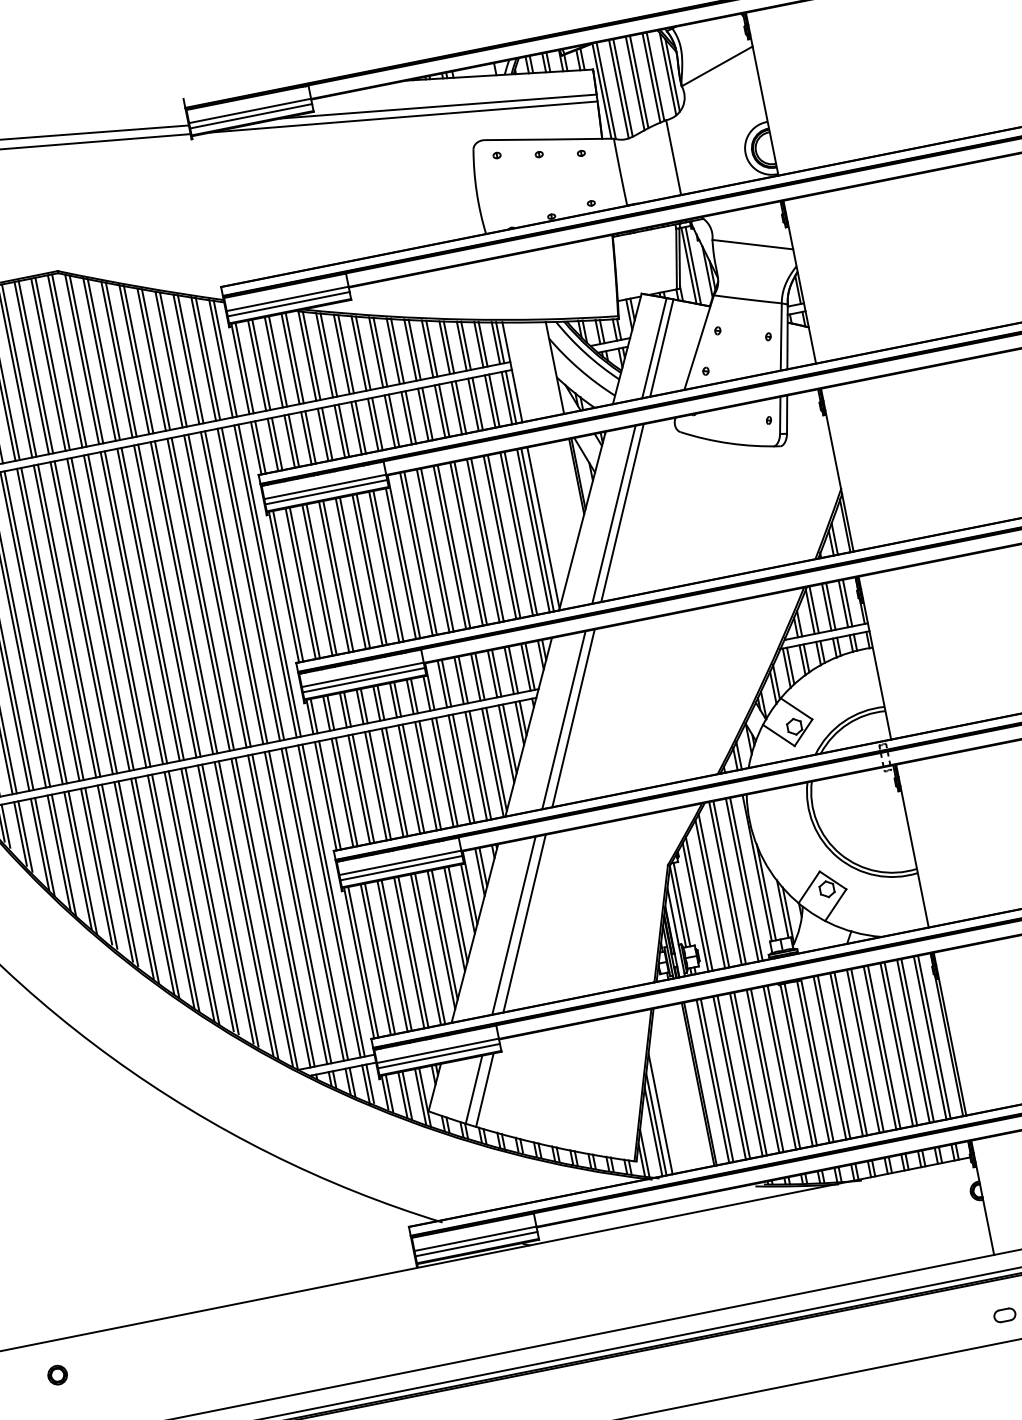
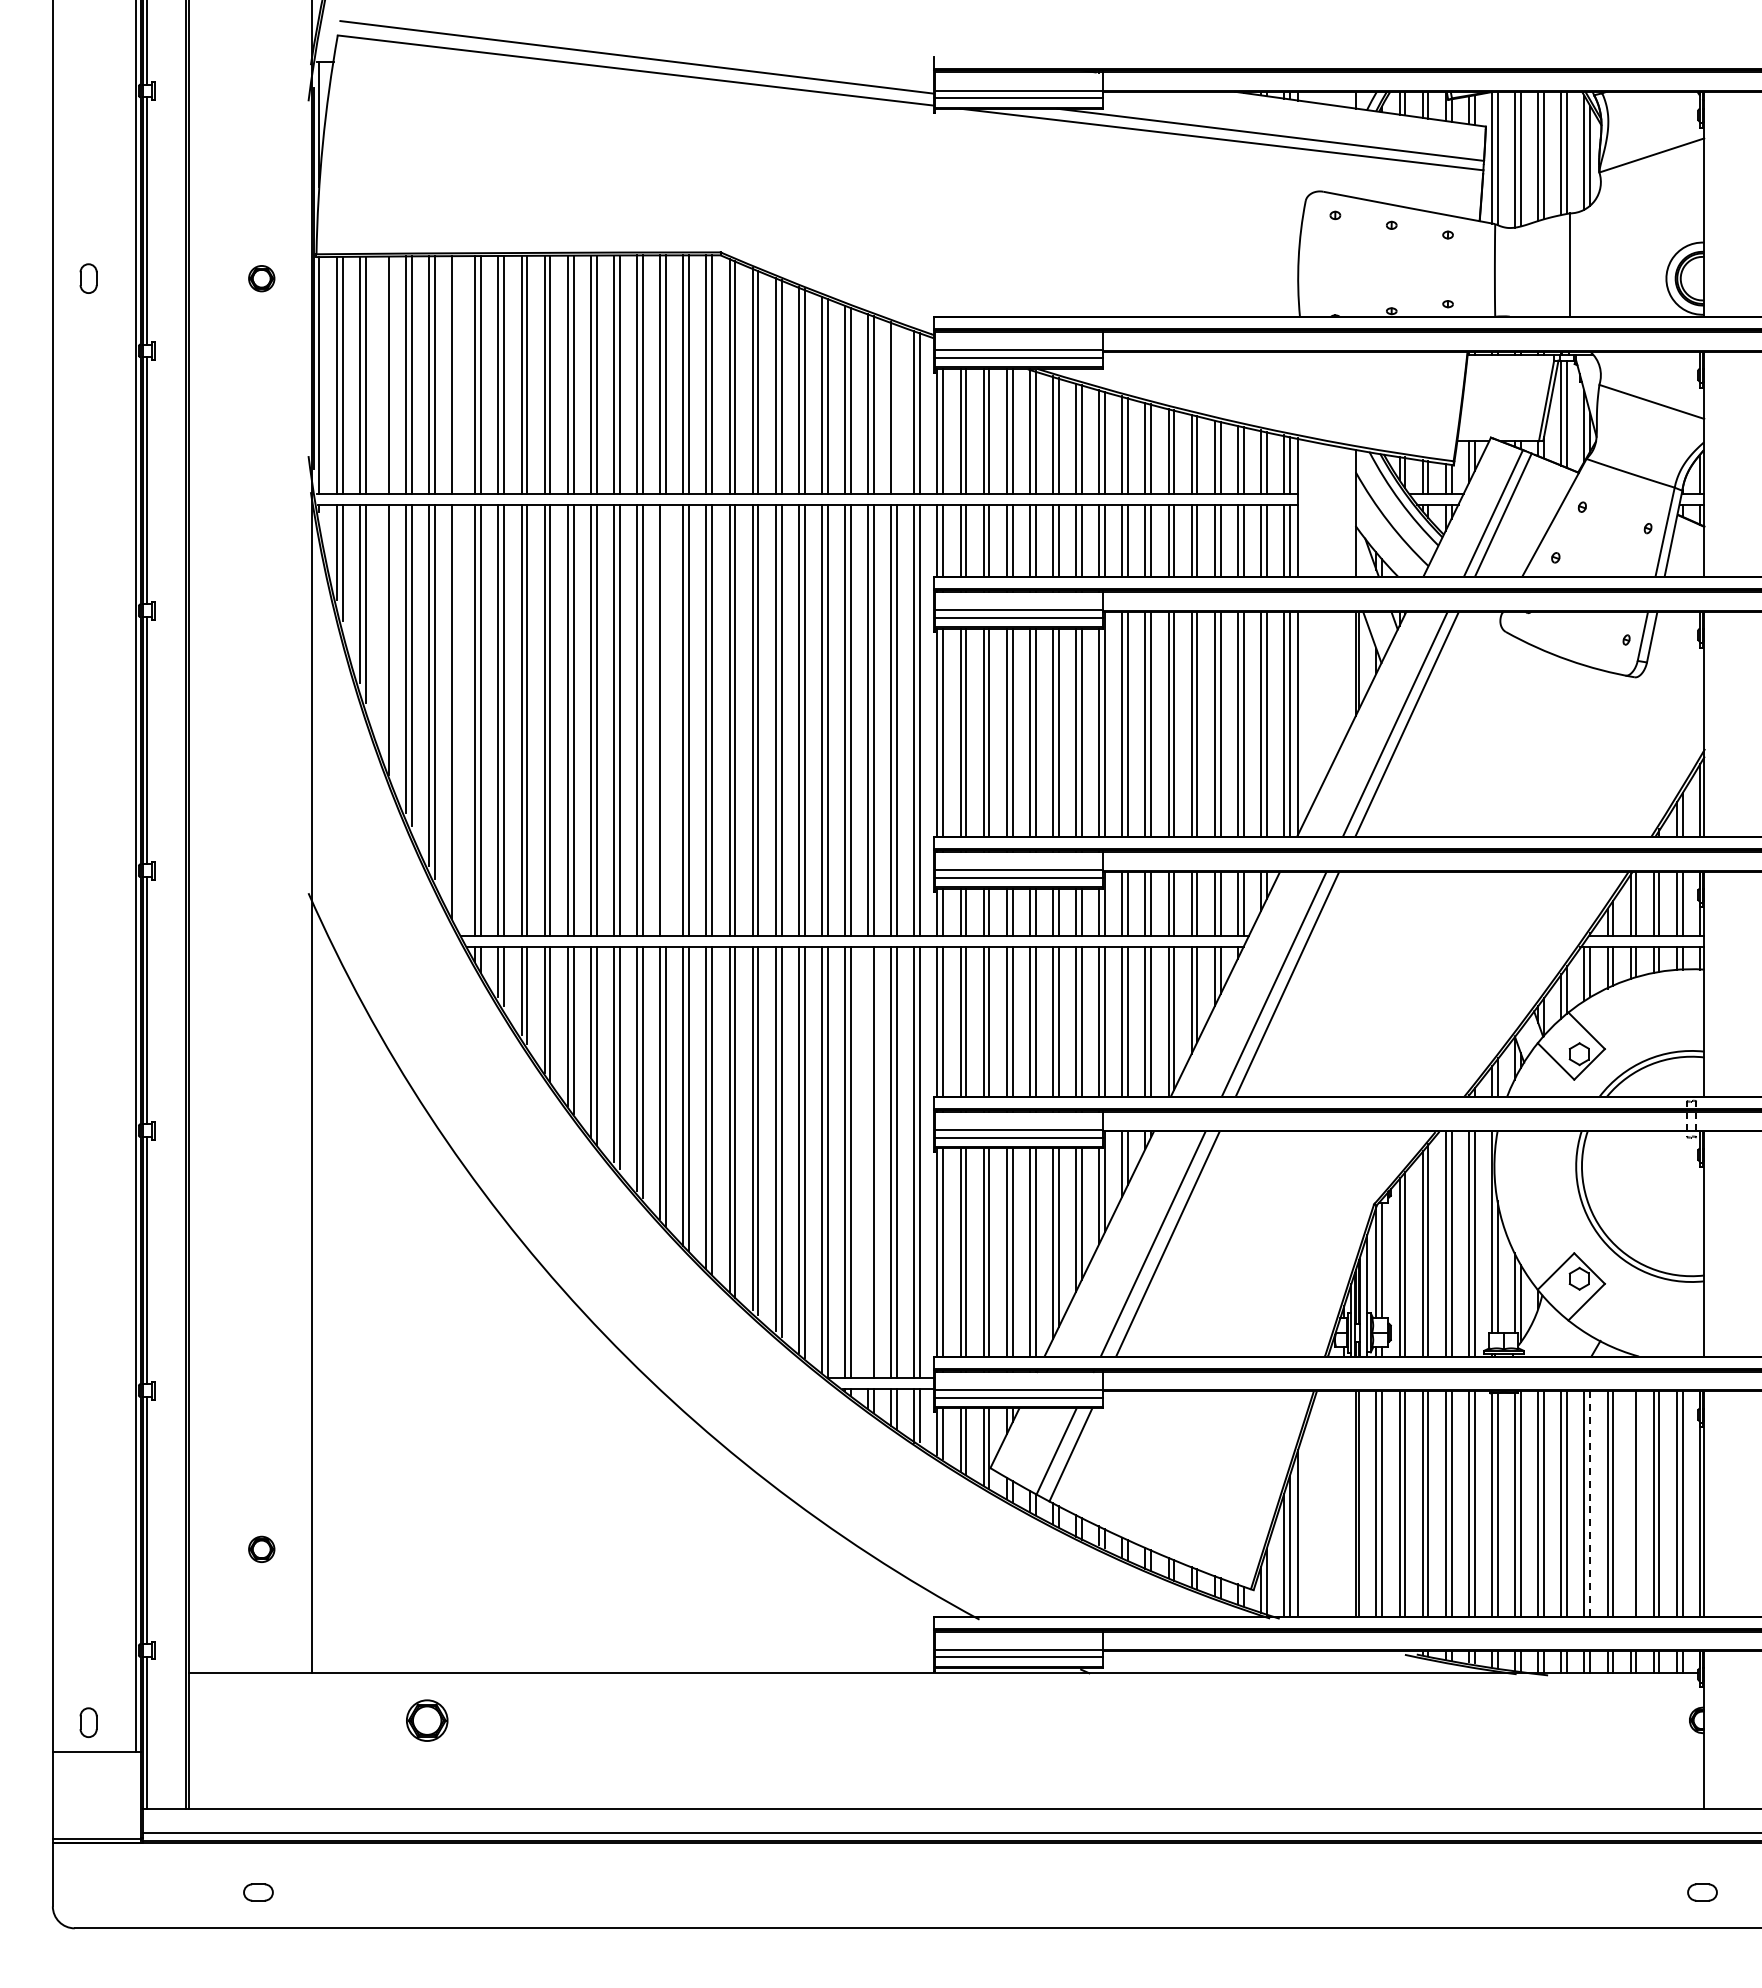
line: (208, 358) -> (897, 408), removed
line: (85, 617) -> (665, 720), removed
line: (296, 907) -> (868, 1162), removed
line: (896, 1044) -> (1630, 1503), removed
line: (867, 1050) -> (1590, 1504), solid -> dashed
part: (57, 1374) -> (426, 1719), size x1.6

